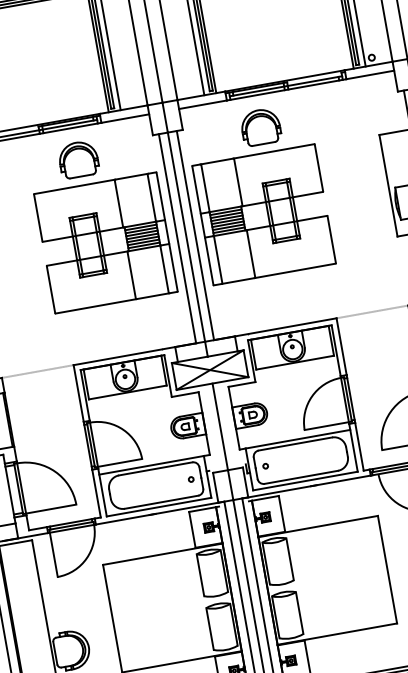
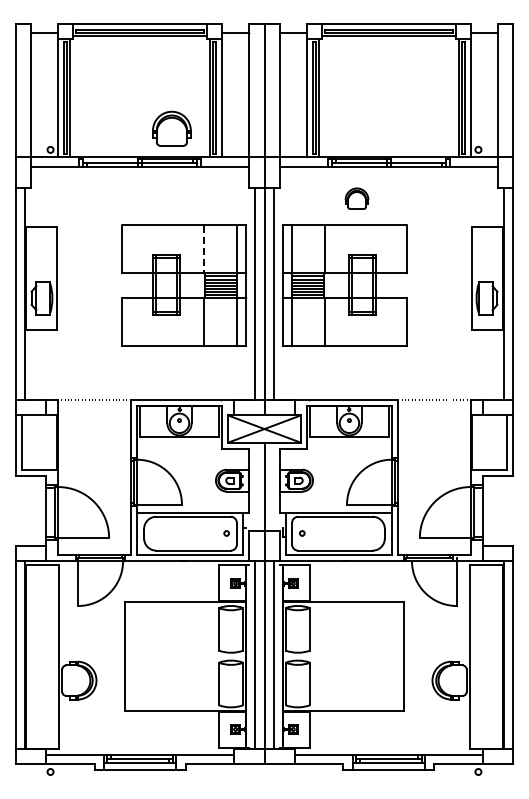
part: (260, 126) -> (356, 198), size x0.6
part: (78, 159) -> (171, 128), moved
line: (118, 204) -> (203, 249), solid -> dashed

